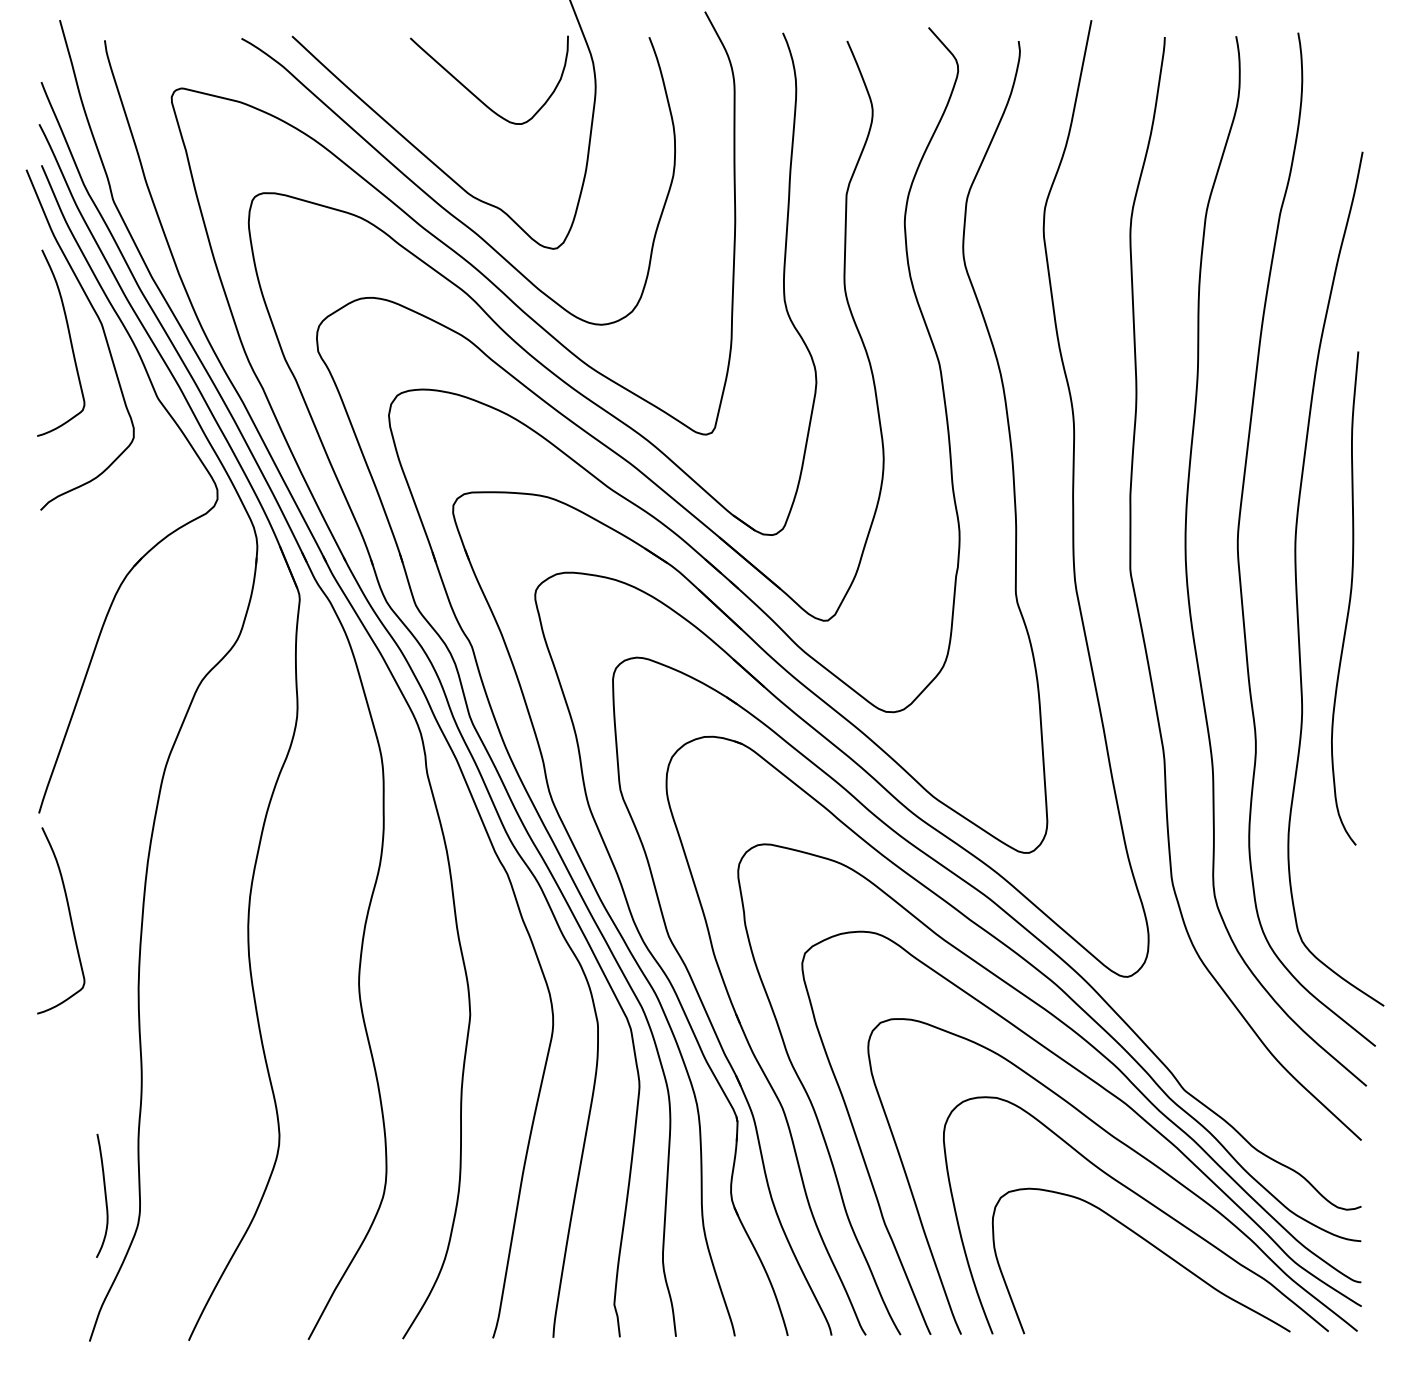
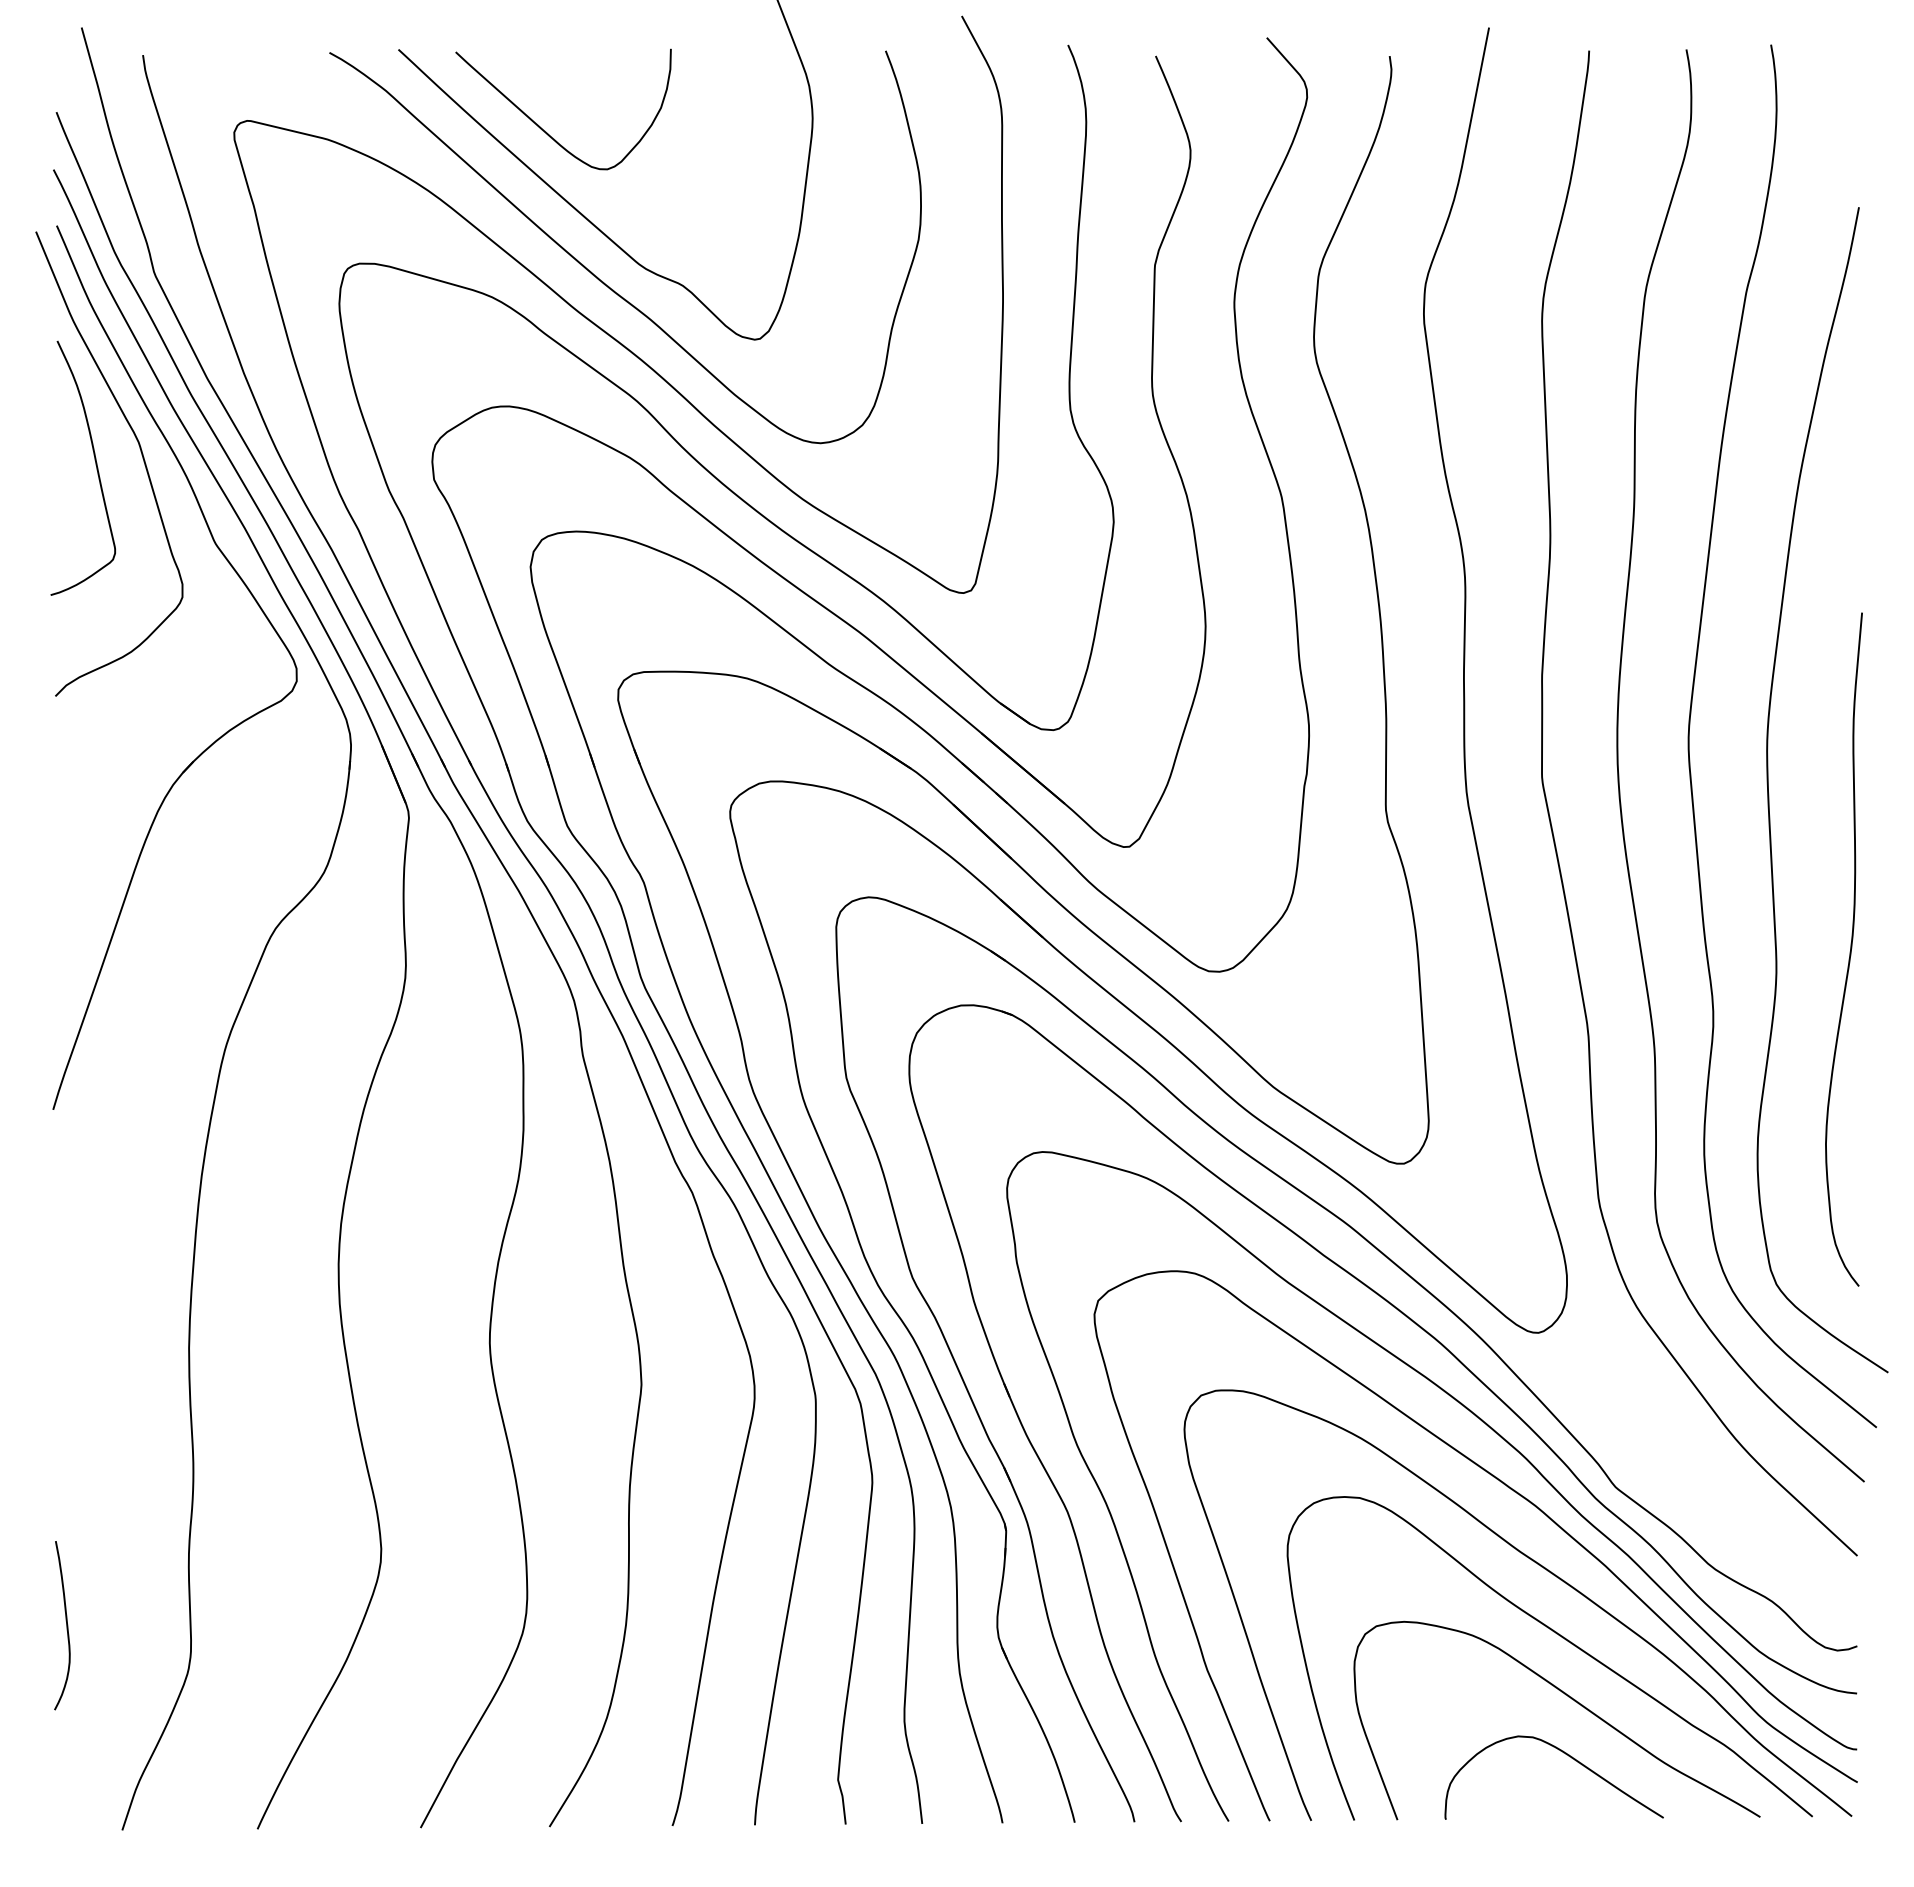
curve: (476, 96) -> (546, 131), moved
curve: (1349, 599) -> (1849, 951), moved
curve: (70, 918) -> (95, 1253), removed
curve: (105, 1195) -> (66, 1625), moved
curve: (1149, 1287) -> (1568, 1756), added

